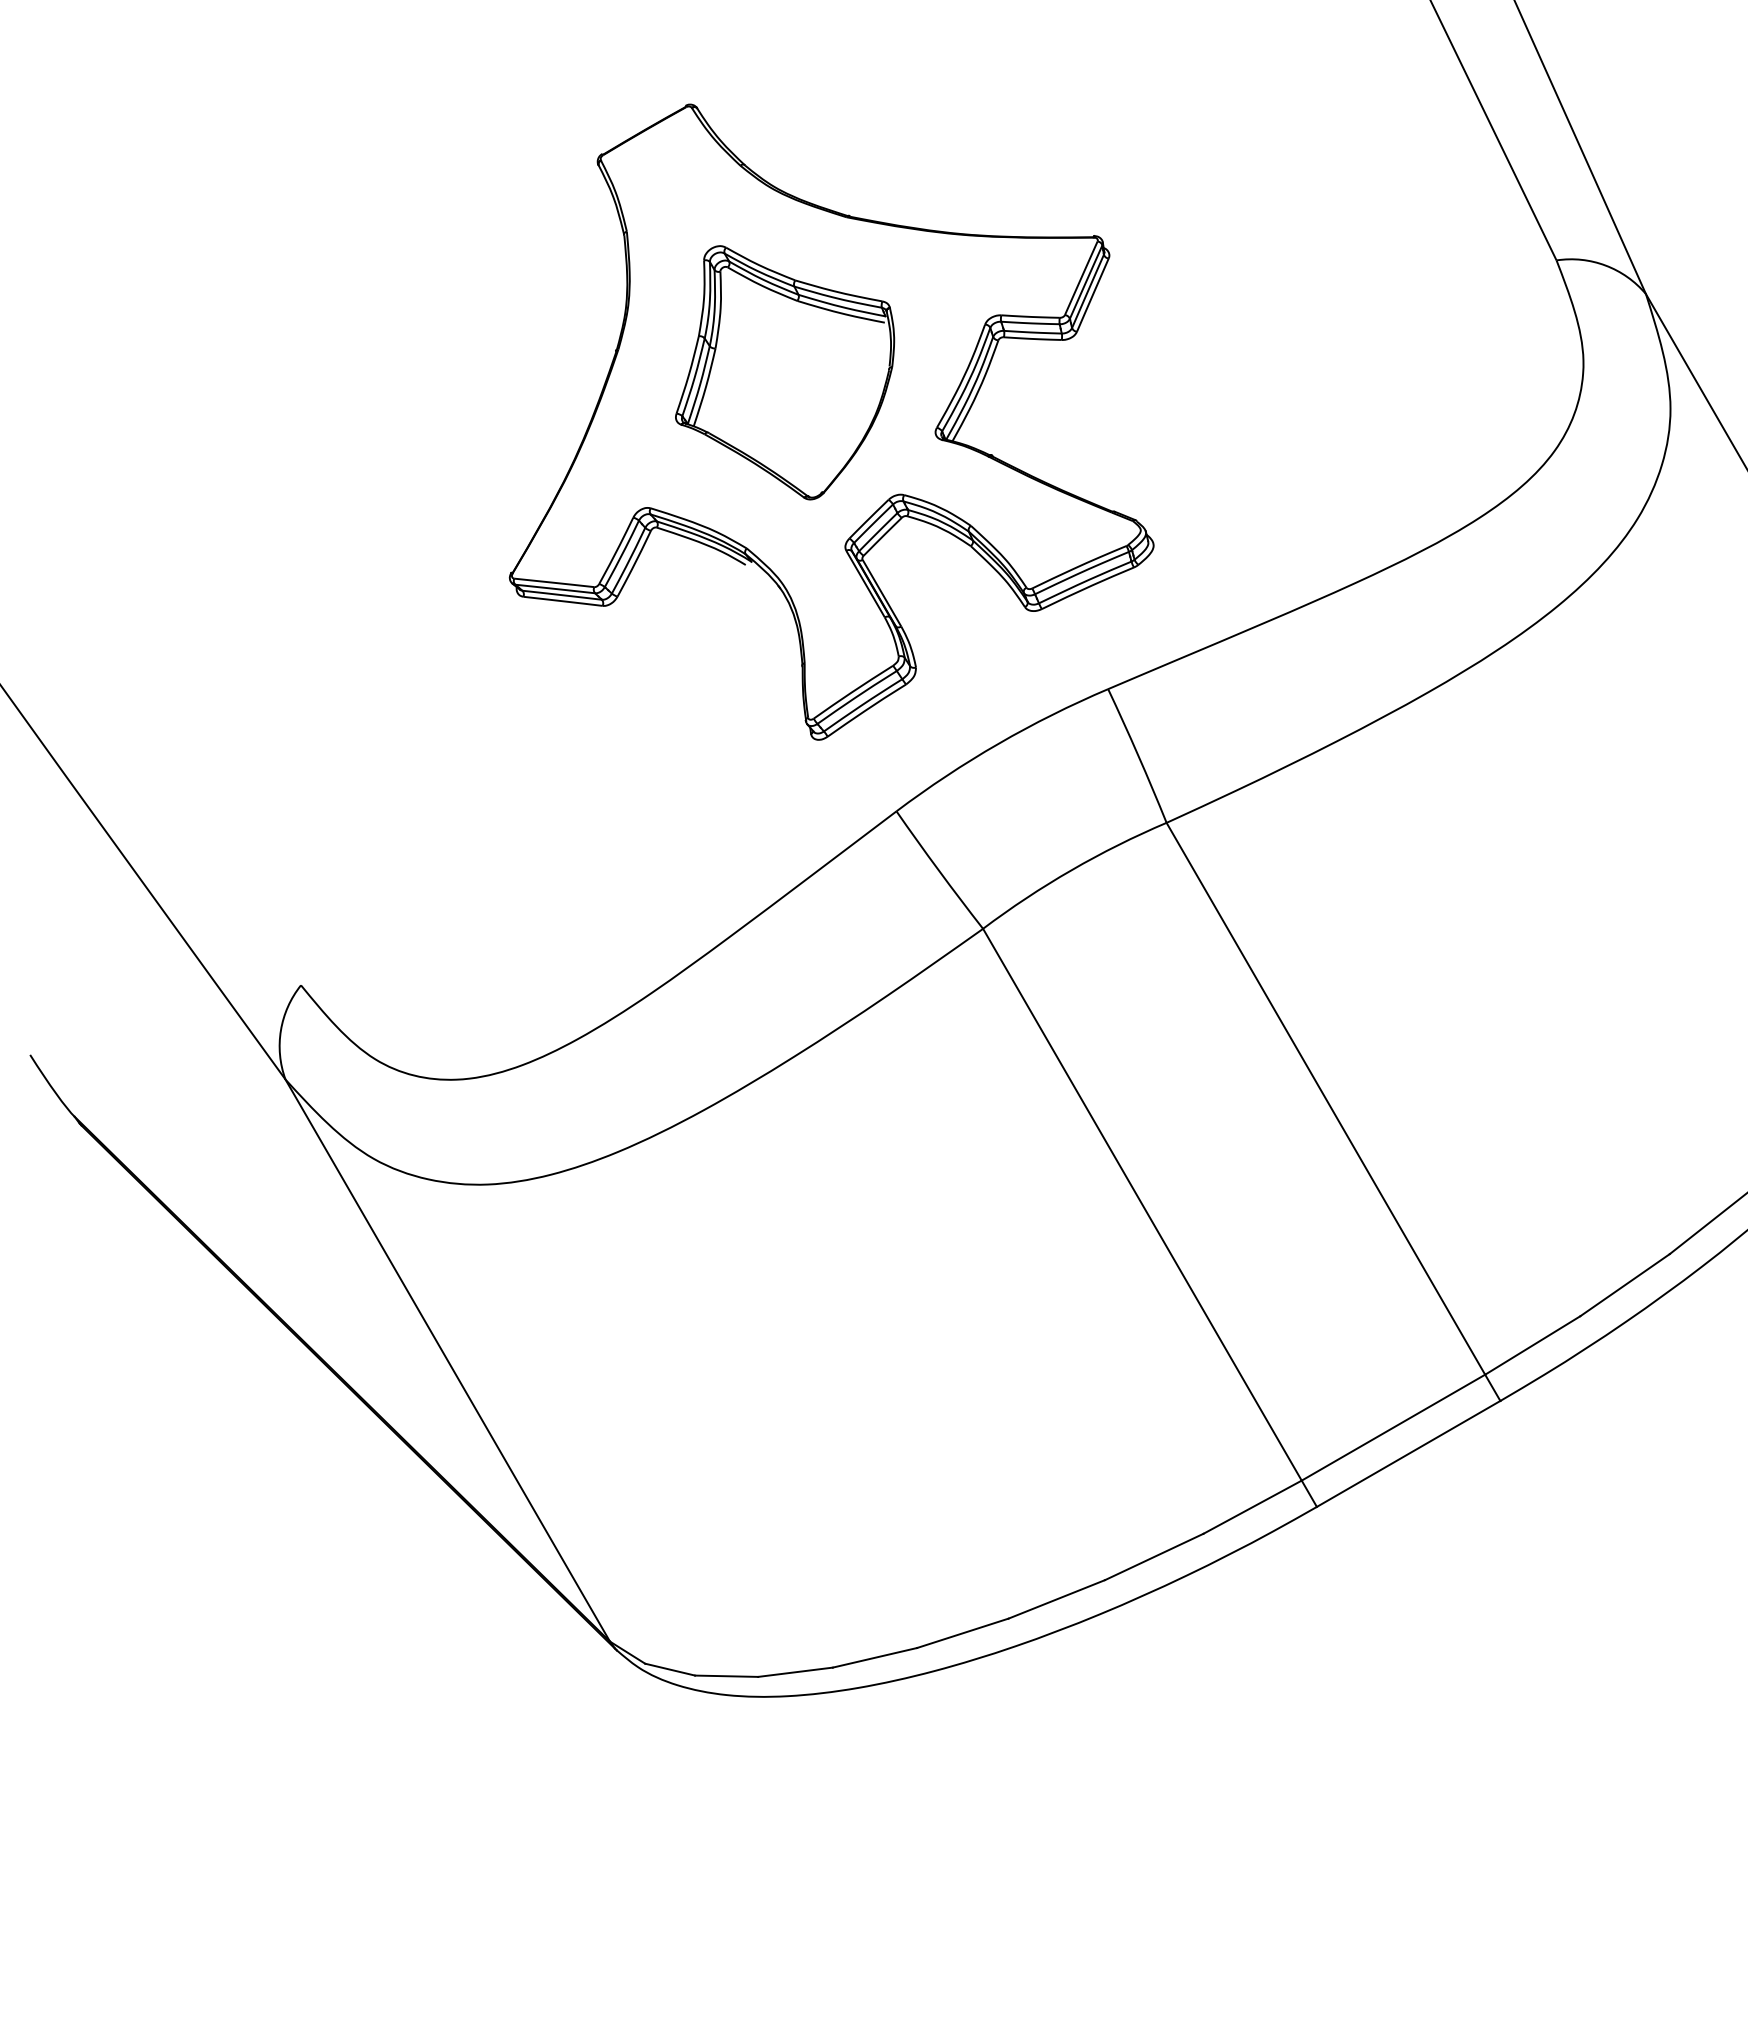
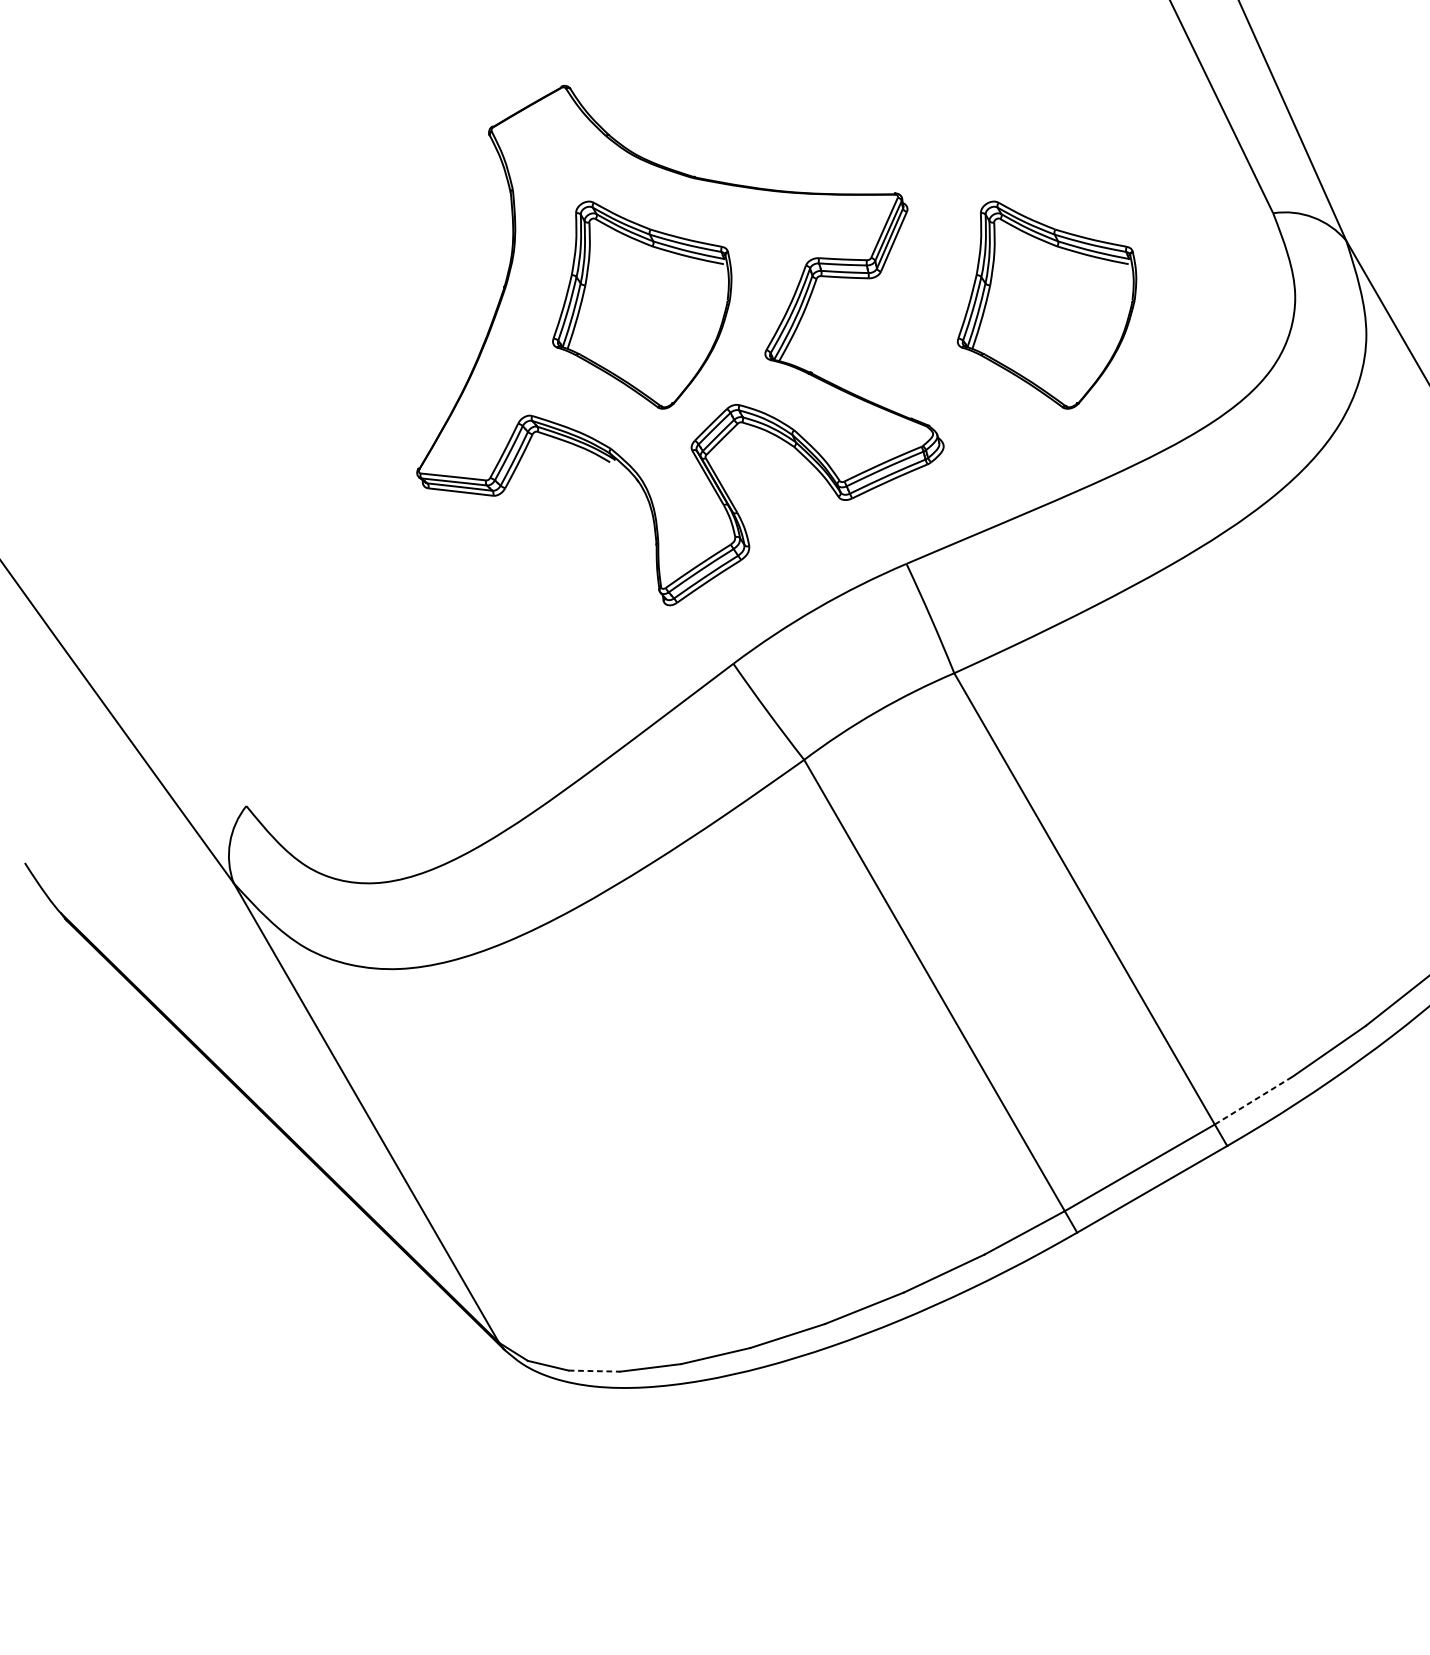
part: (1280, 372) -> (1047, 304), added
line: (1532, 1345) -> (1253, 1100), solid -> dashed
line: (726, 1676) -> (594, 1371), solid -> dashed

